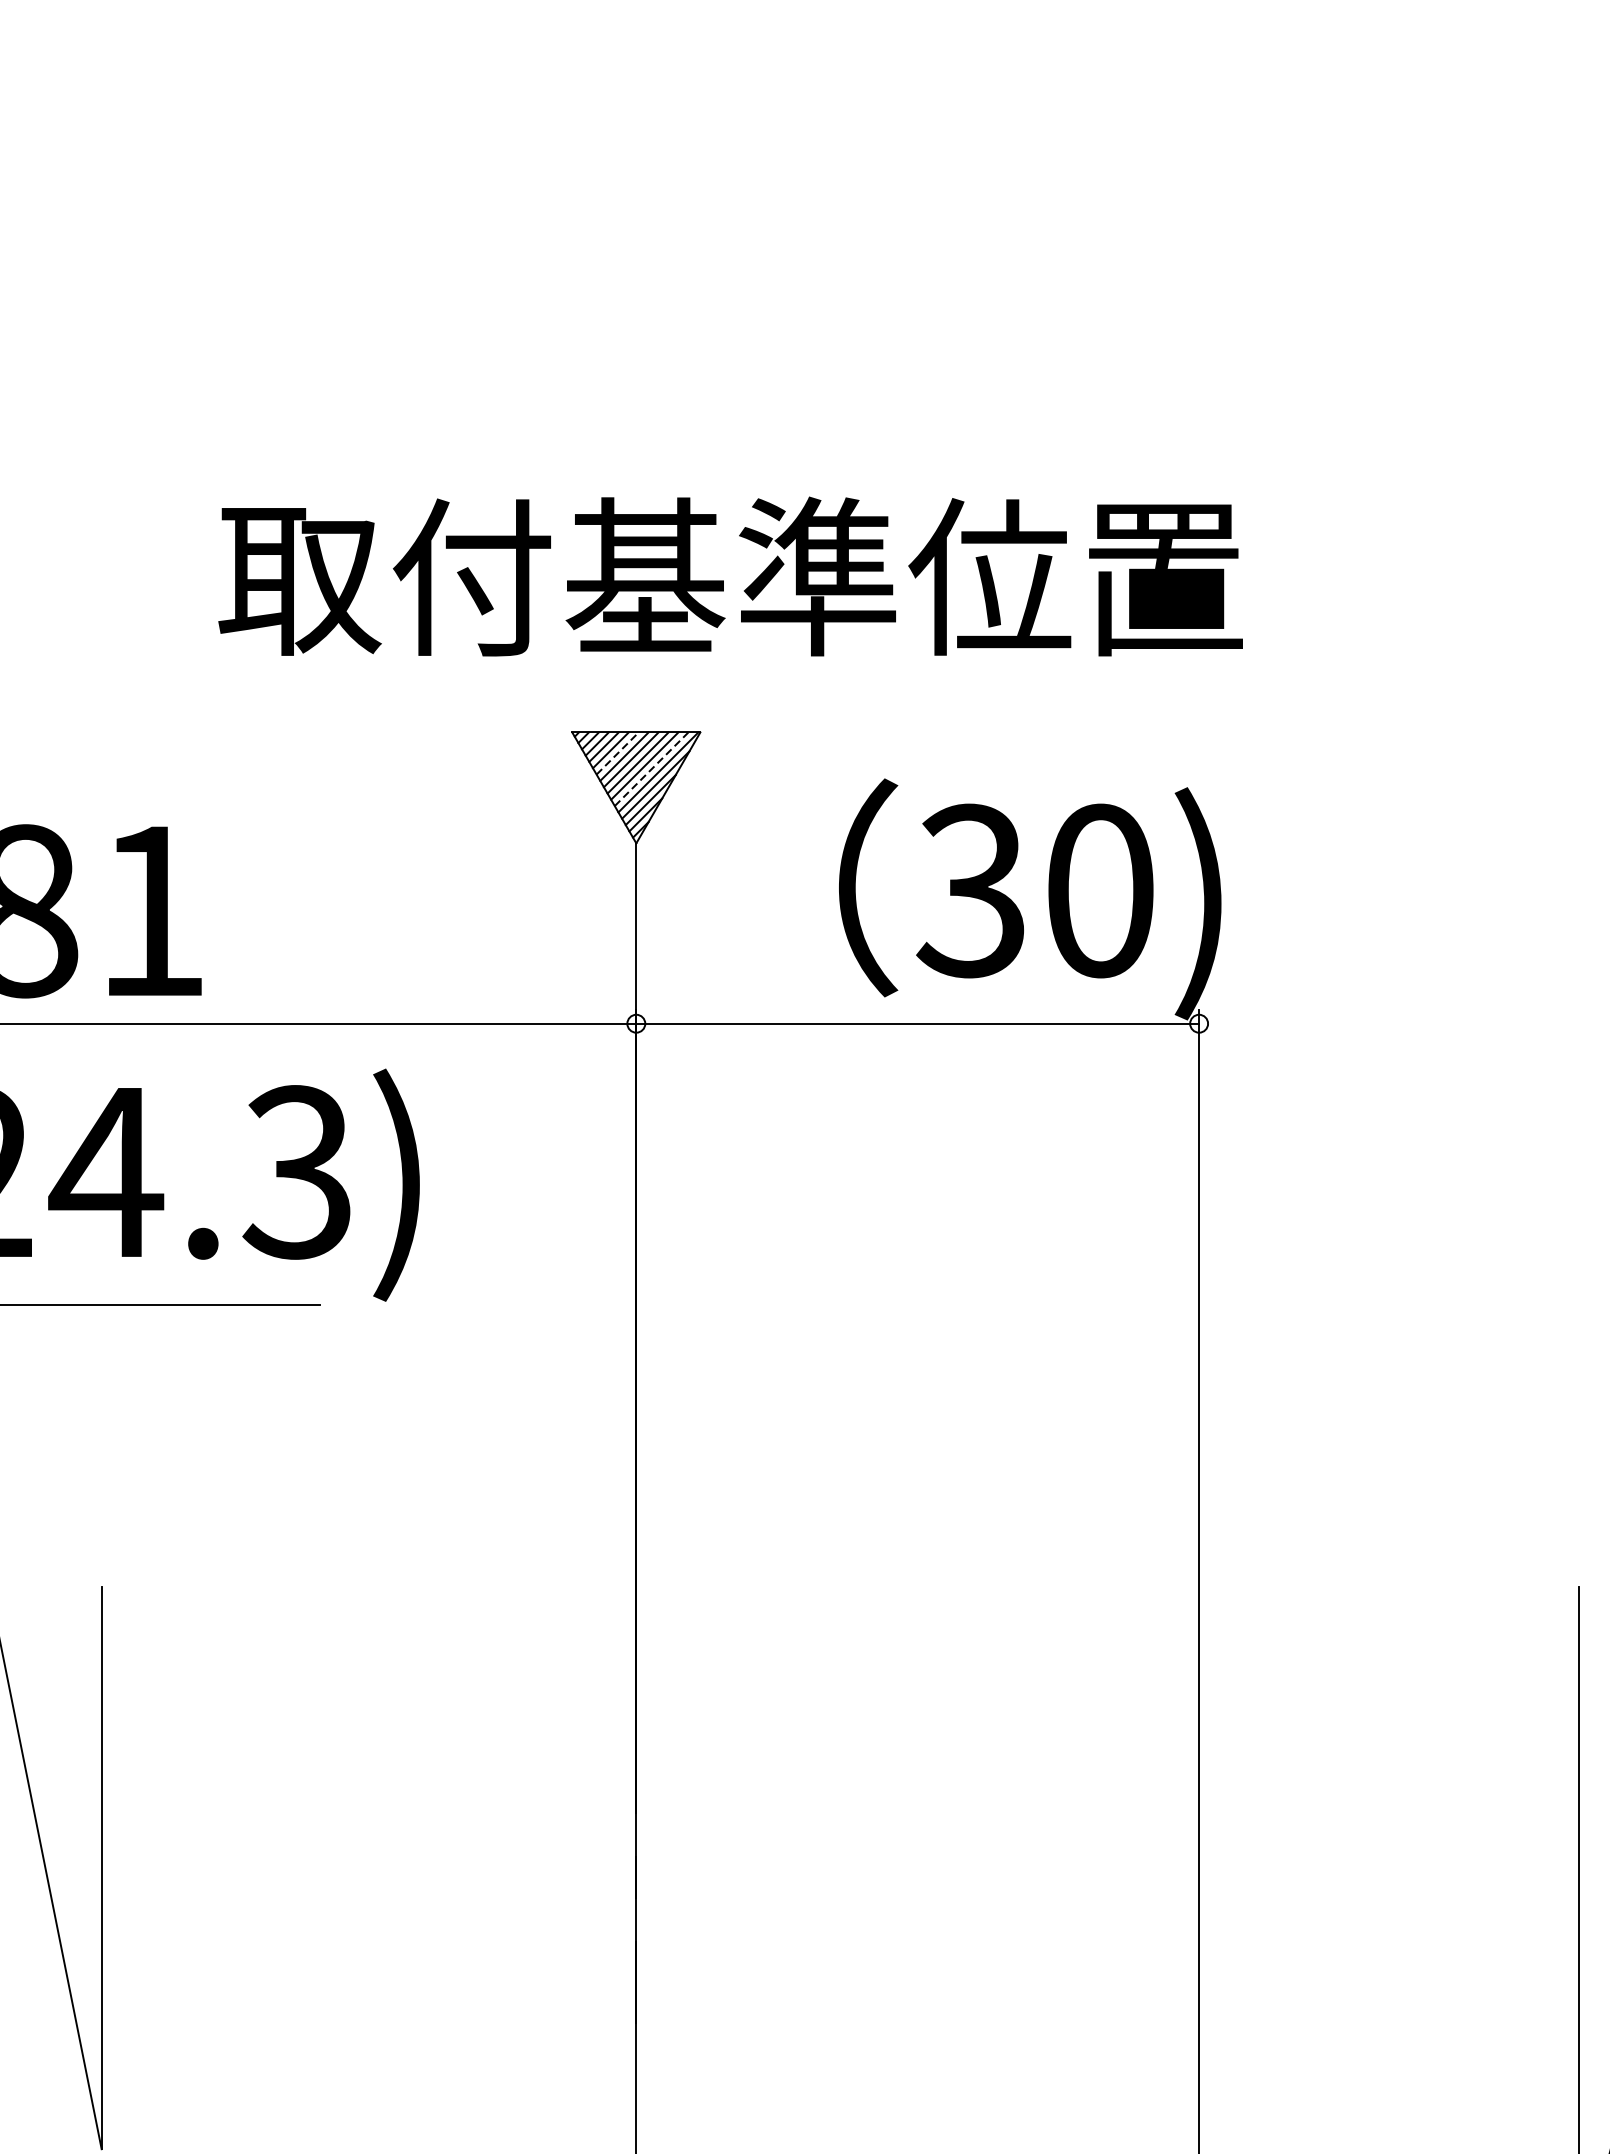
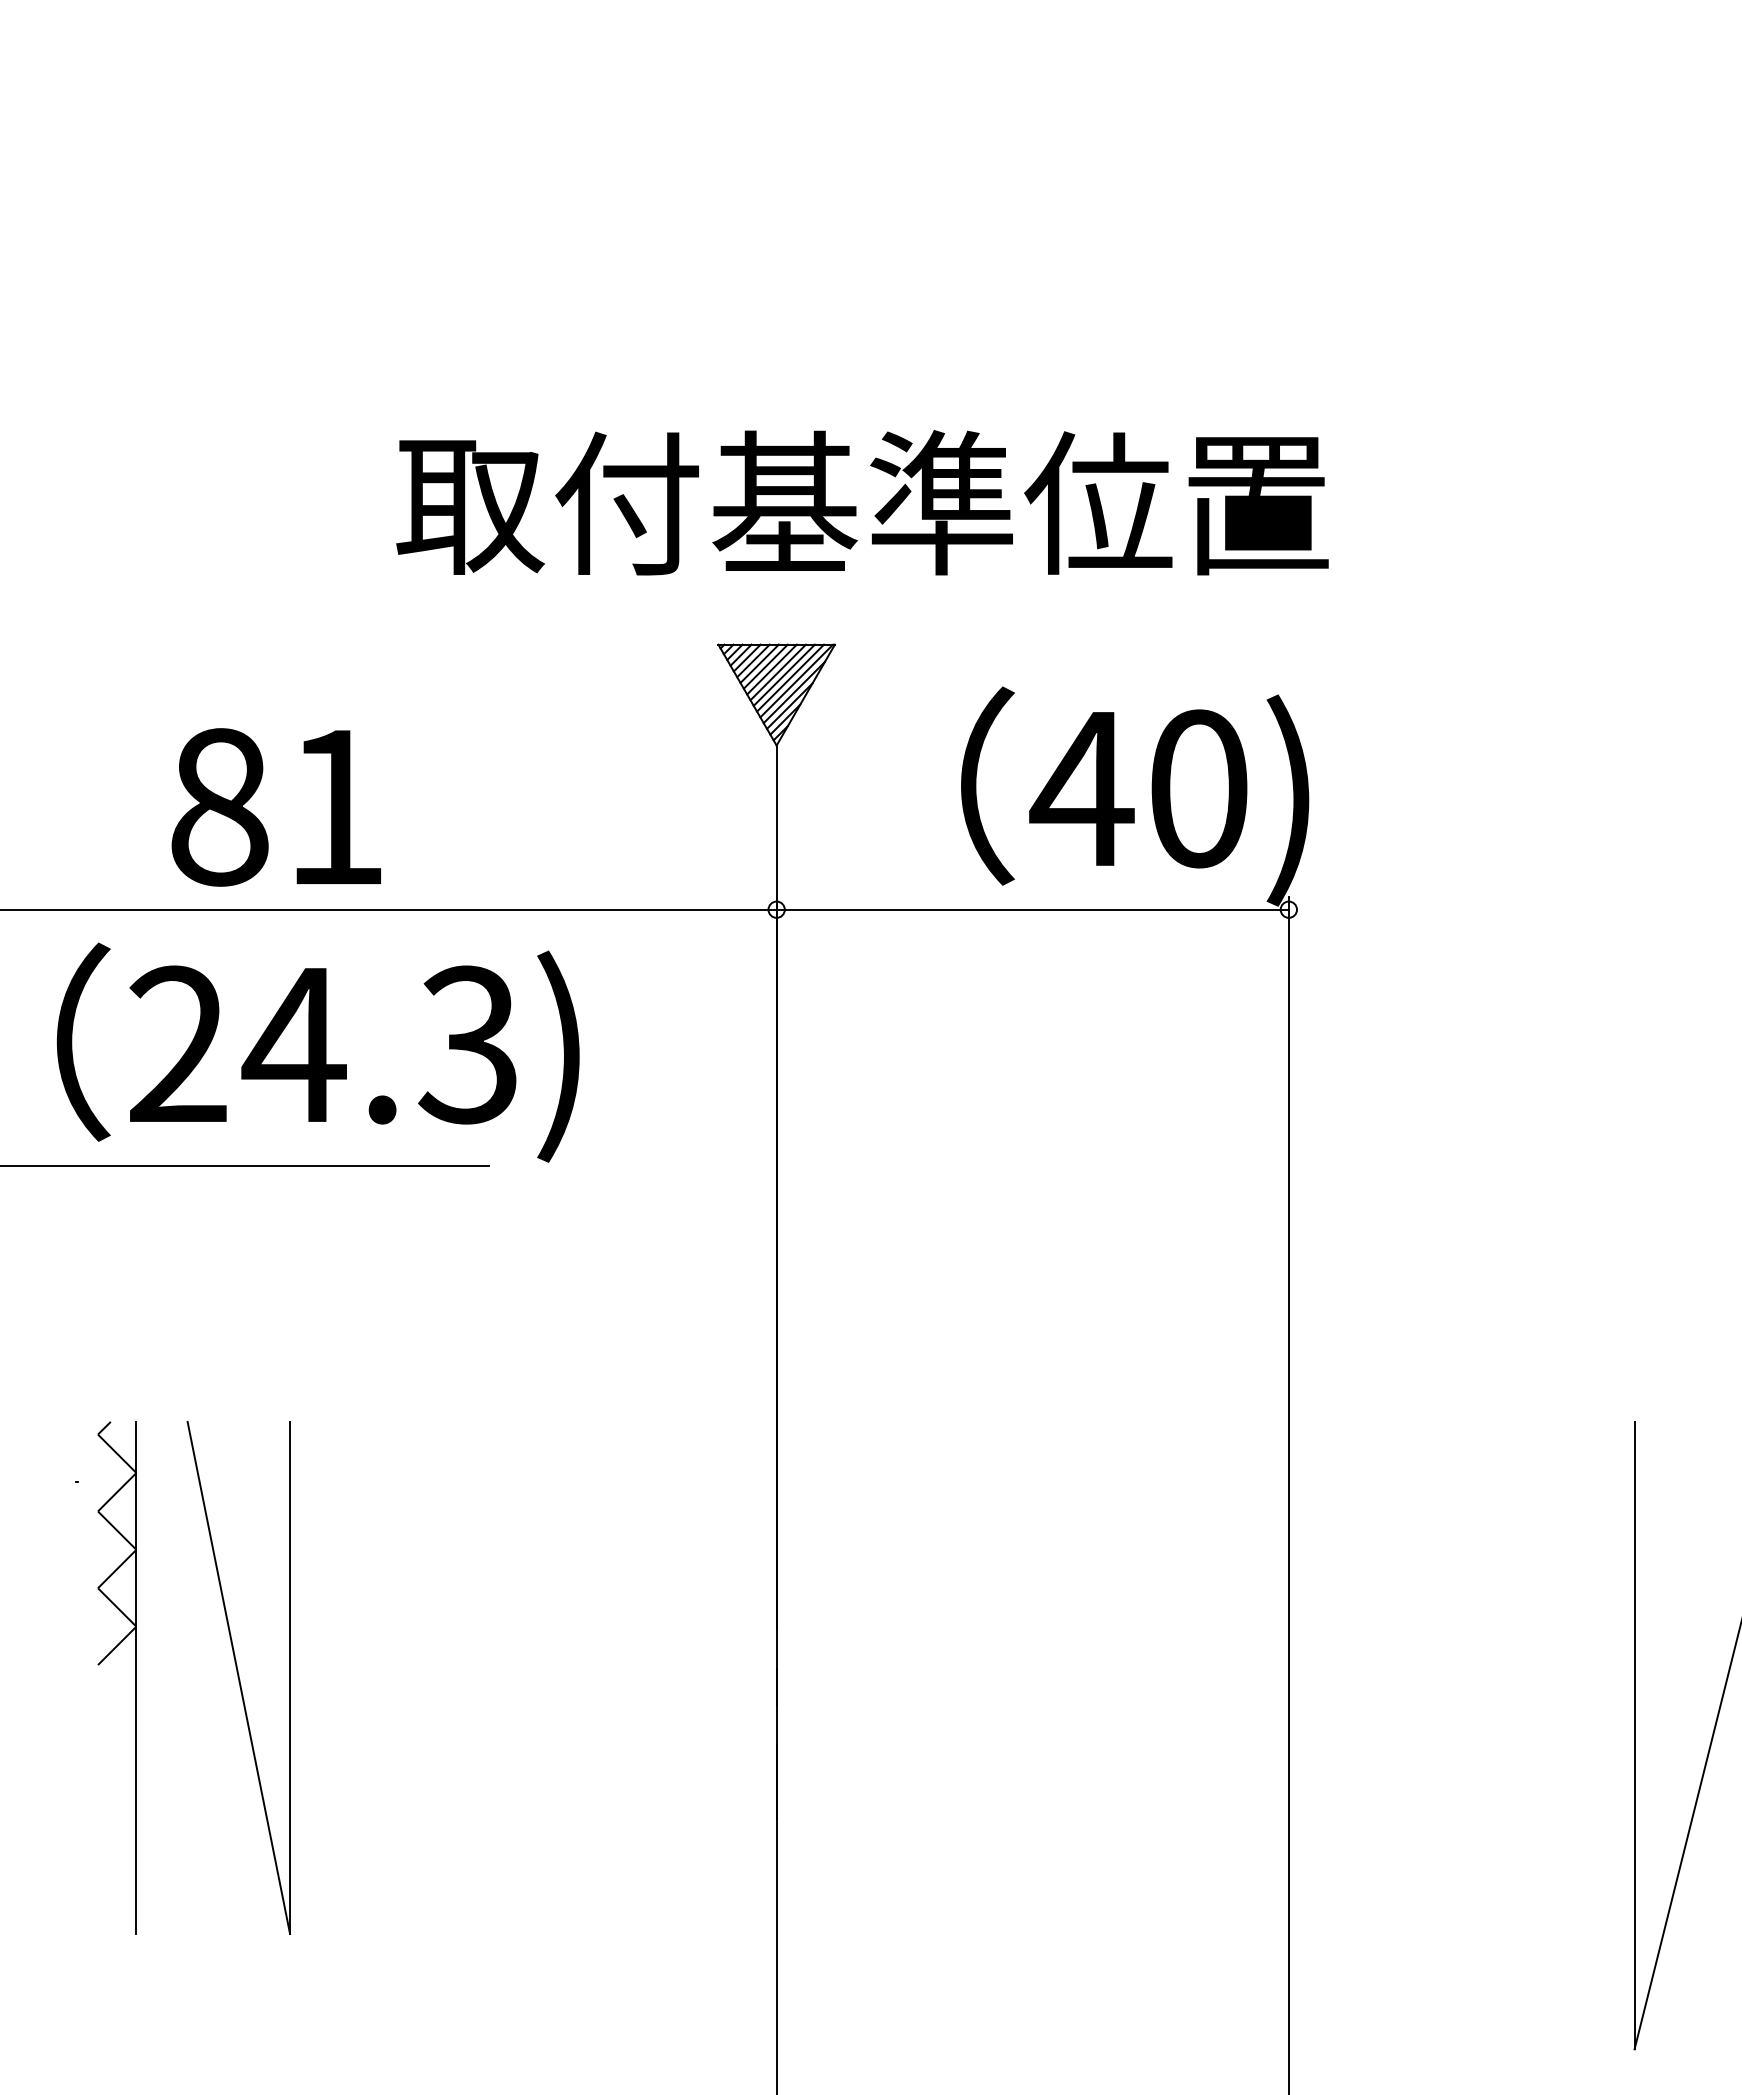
line: (618, 753) -> (760, 663), dashed -> solid
line: (651, 768) -> (790, 677), dashed -> solid
text: (971, 890) -> (1081, 788), 30) -> 40)

